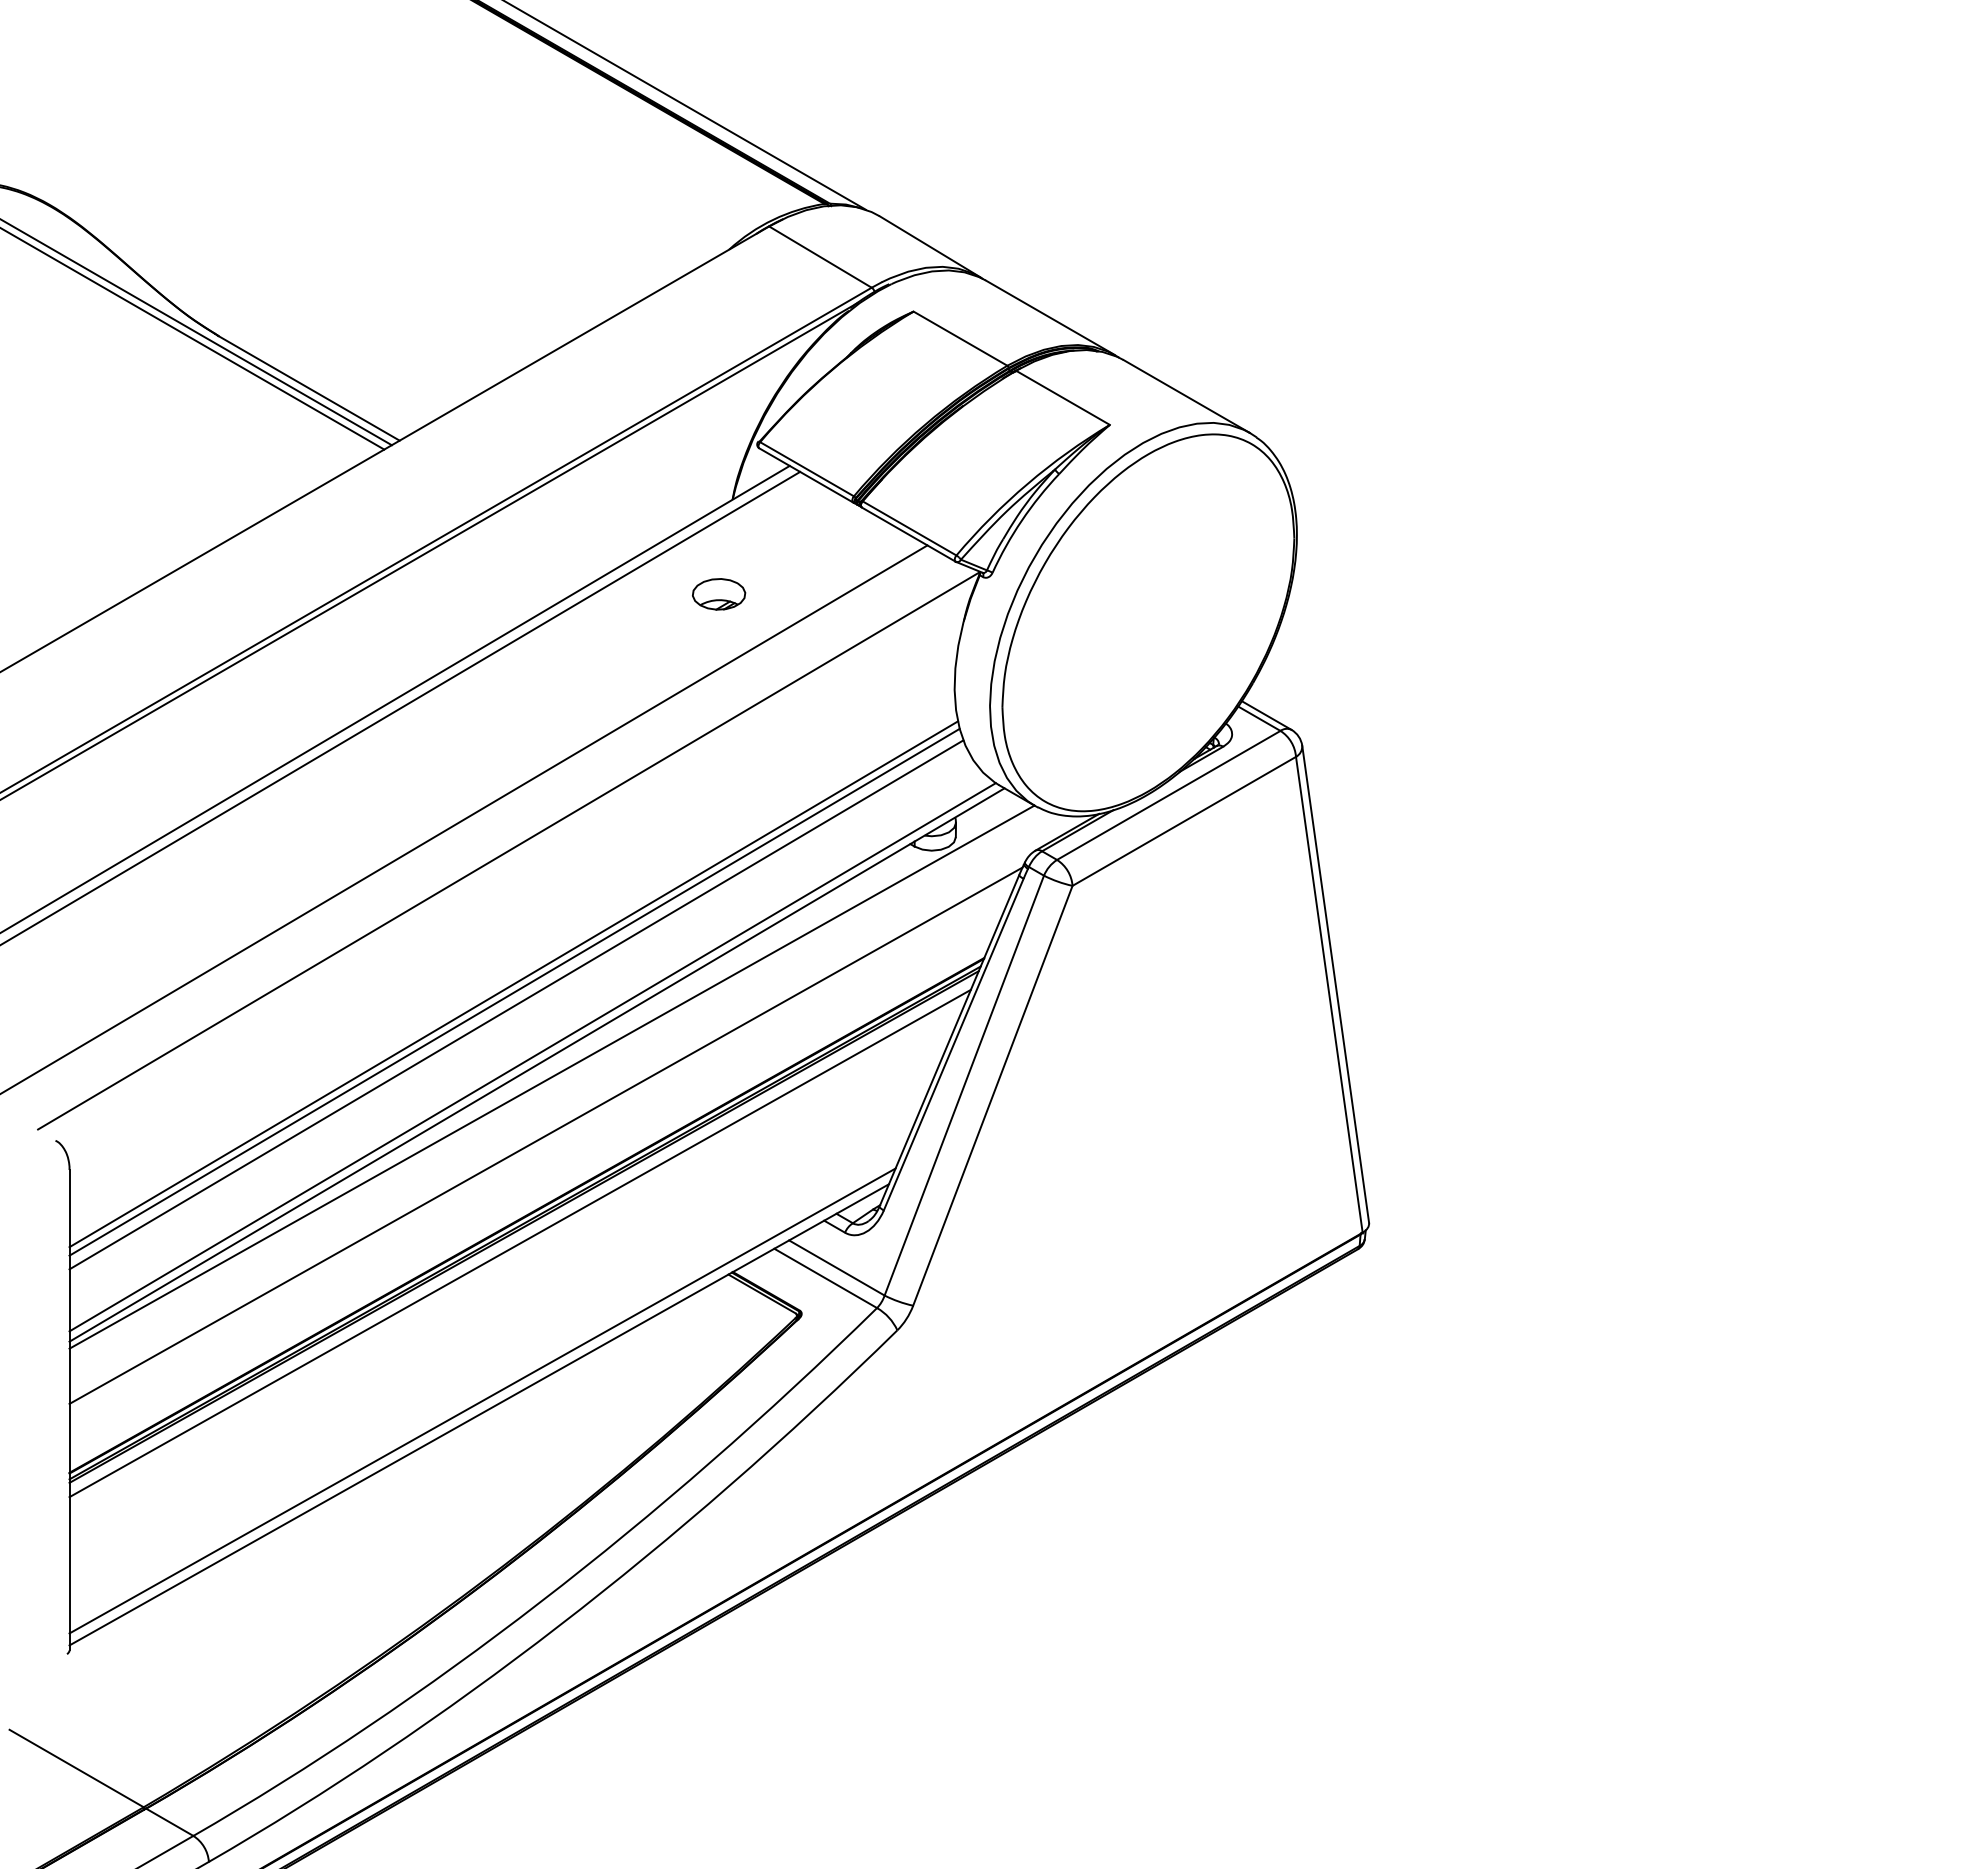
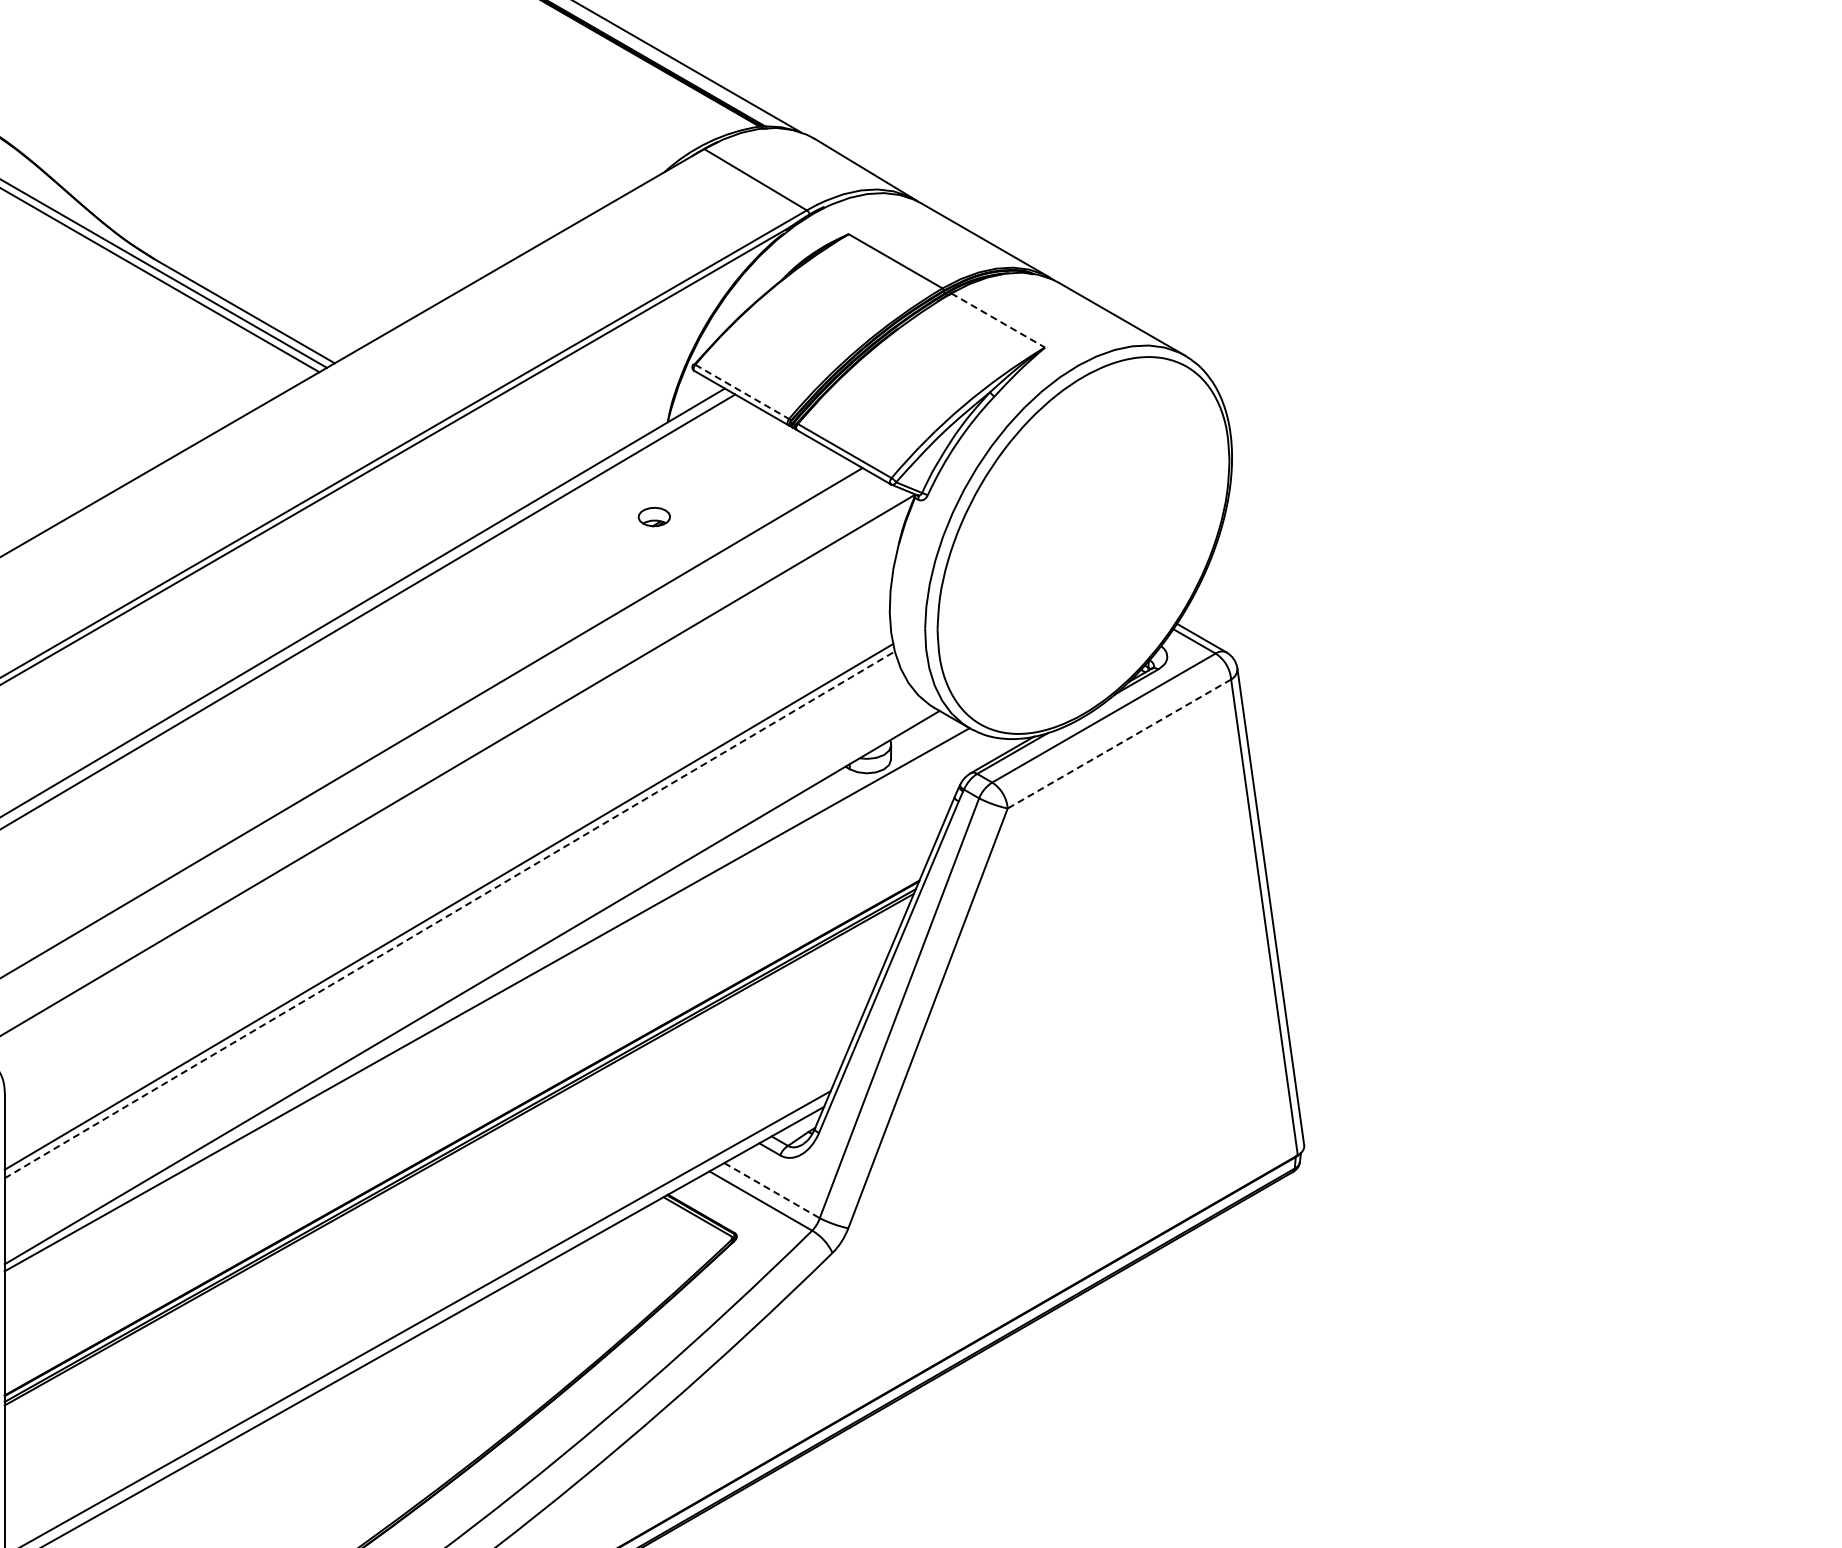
line: (1063, 398) -> (998, 321), solid -> dashed
line: (807, 469) -> (742, 392), solid -> dashed
part: (719, 594) -> (654, 517), size x0.6
line: (1183, 821) -> (1118, 744), solid -> dashed
line: (515, 992) -> (450, 915), solid -> dashed
line: (516, 1004) -> (451, 927), removed
line: (532, 1057) -> (467, 980), removed
line: (545, 1135) -> (480, 1058), removed
line: (519, 1243) -> (454, 1166), removed
line: (837, 1268) -> (772, 1191), solid -> dashed

